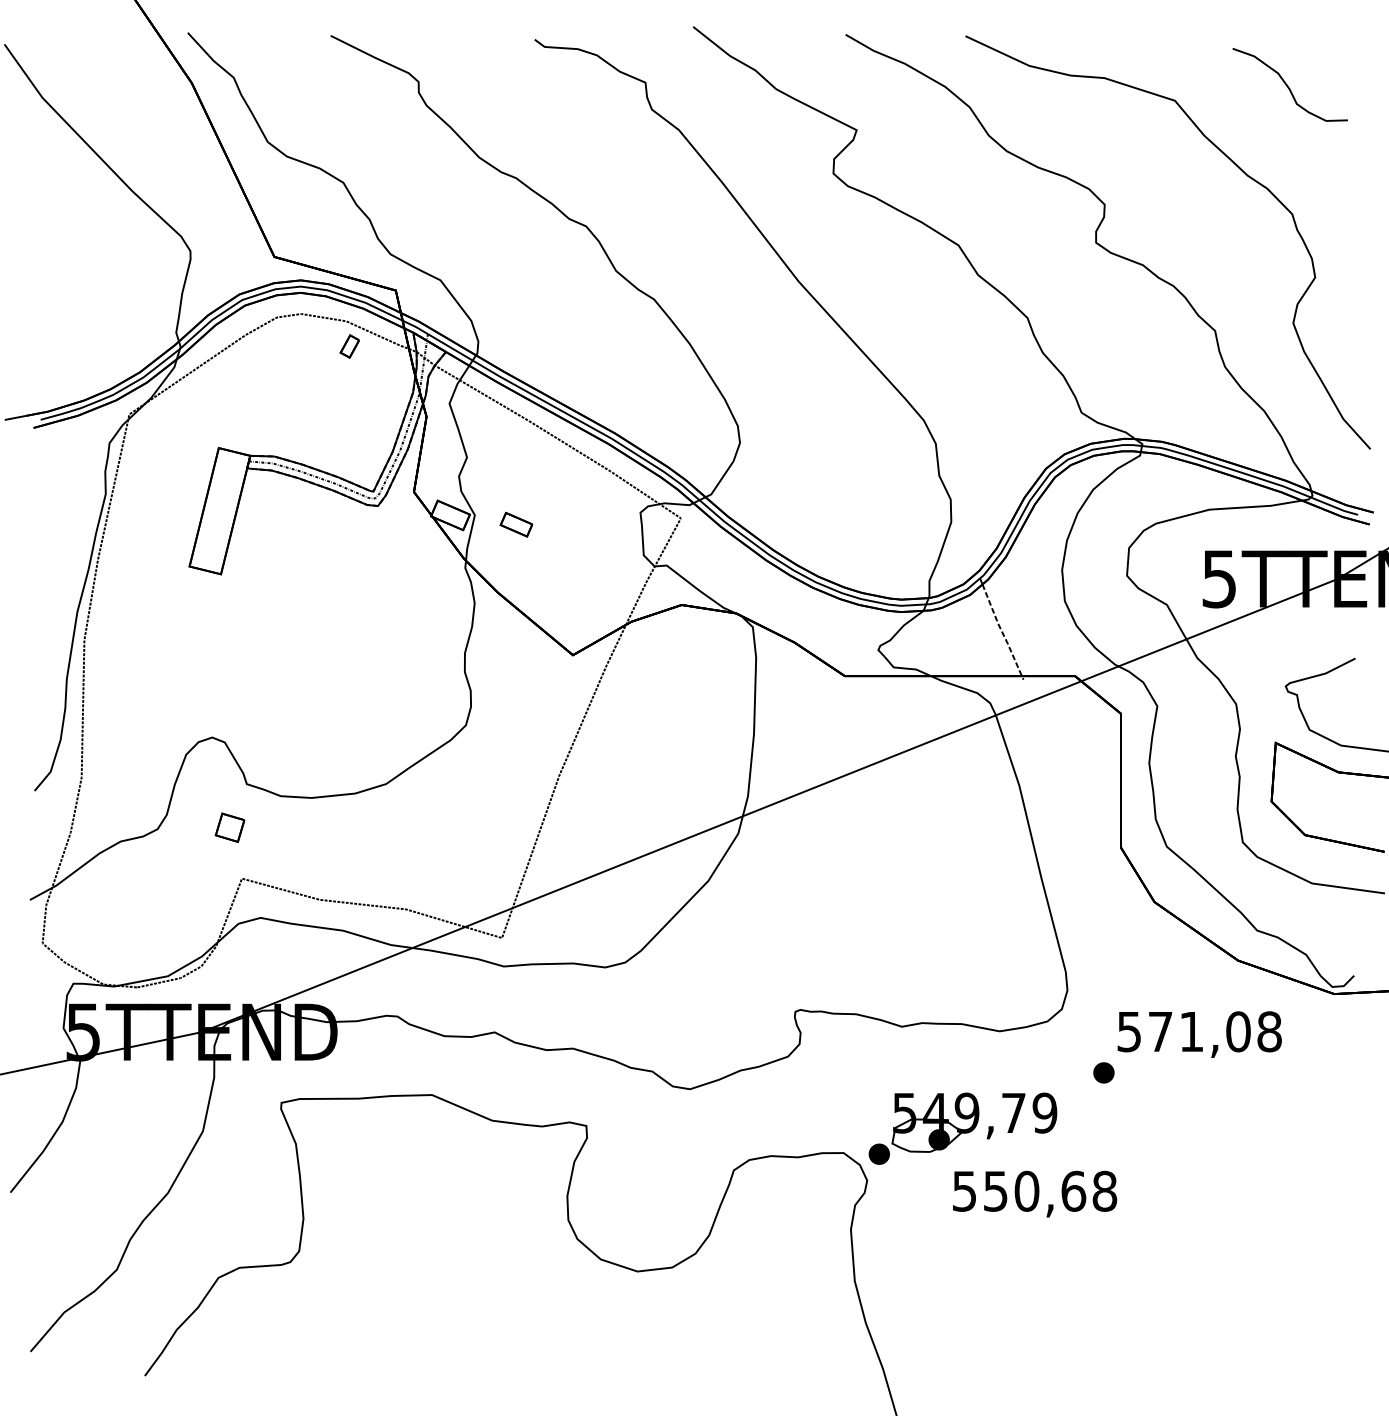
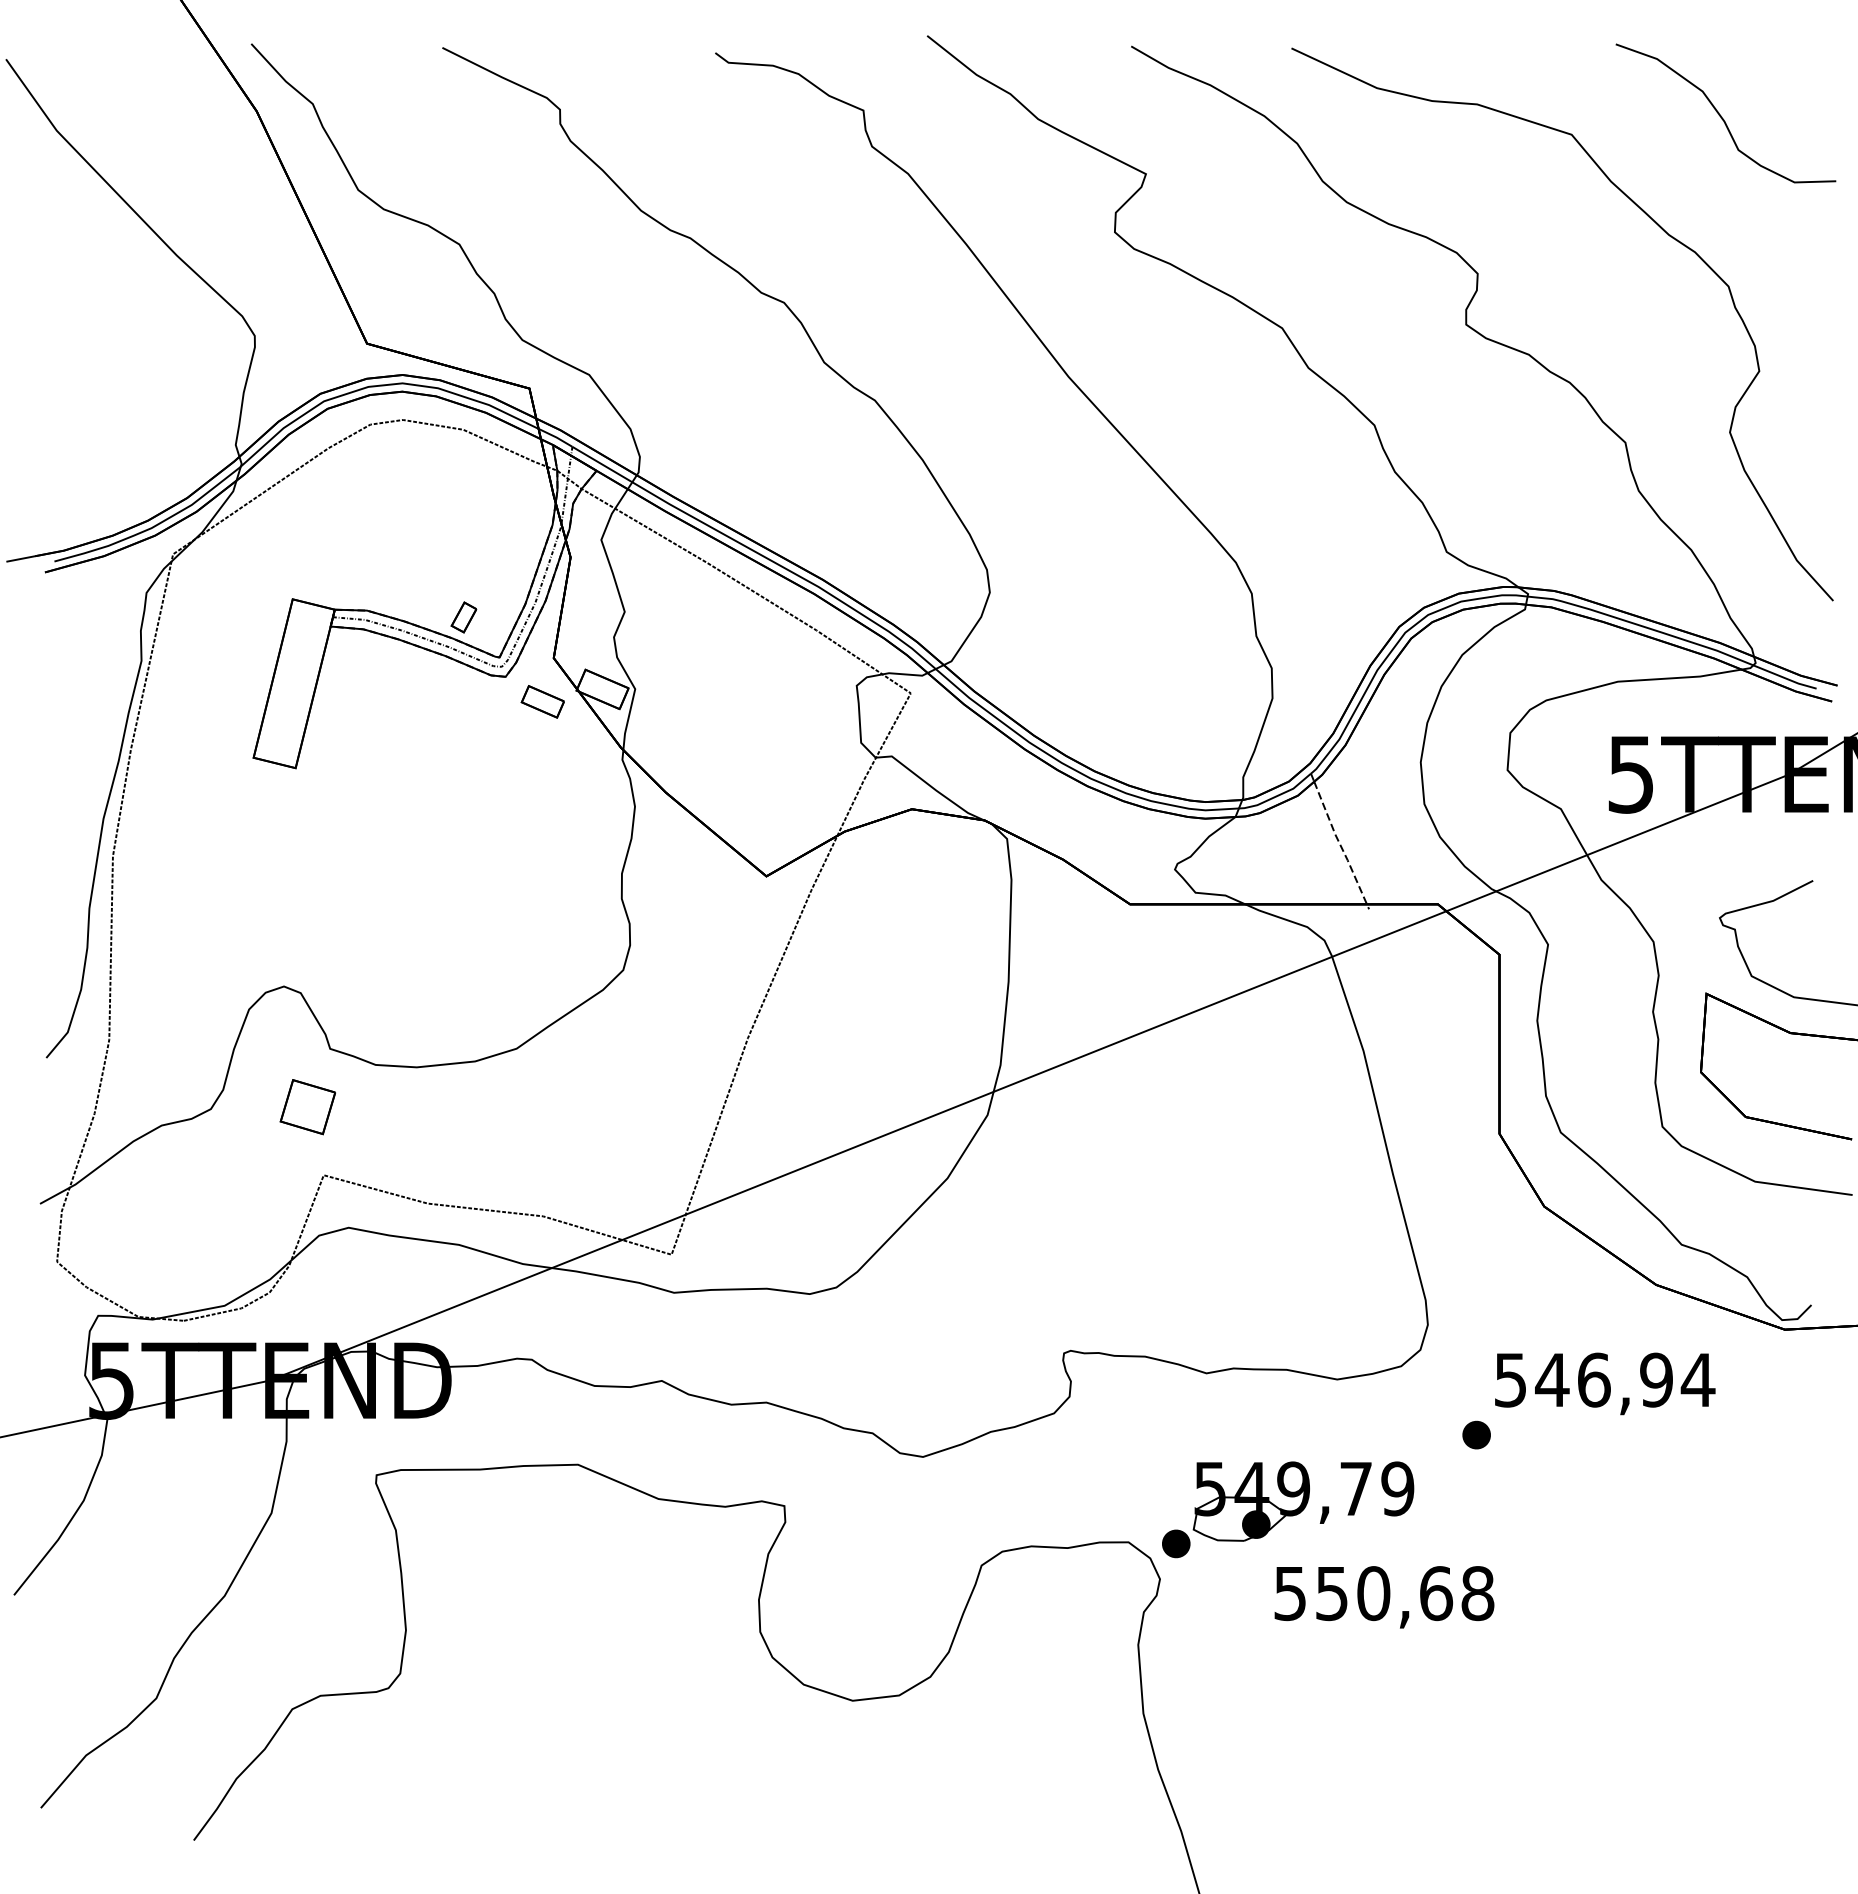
part: (1289, 84) -> (1725, 113), size x1.43
part: (349, 346) -> (463, 617), moved
part: (516, 524) -> (542, 701), moved
part: (229, 827) -> (307, 1107), size x1.43
text: (1215, 1031) -> (1625, 1379), 571,08 -> 546,94

